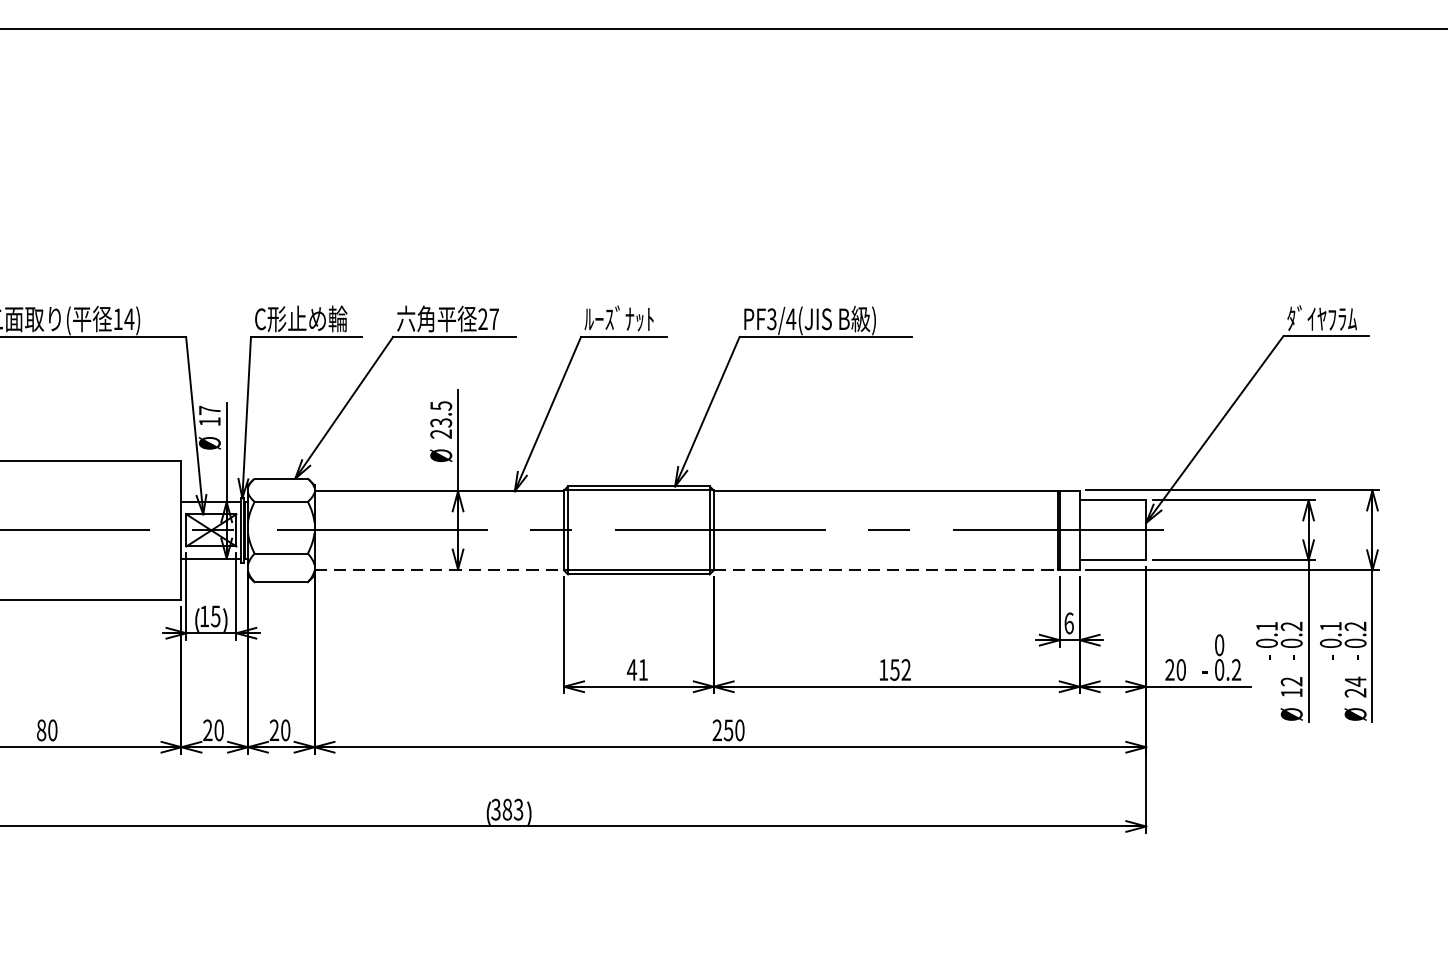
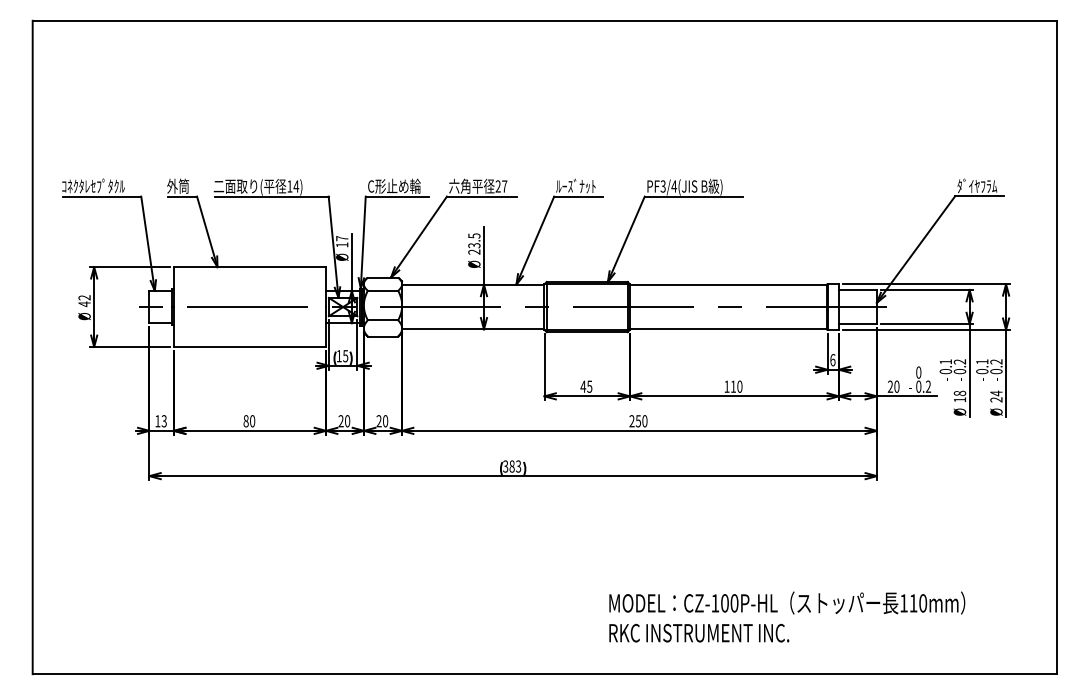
line: (439, 569) -> (473, 329), dashed -> solid
line: (886, 569) -> (728, 329), dashed -> solid
text: (642, 669) -> (589, 386), 41 -> 45
text: (900, 669) -> (736, 386), 152 -> 110
text: (1290, 681) -> (959, 393), 12 -> 18

